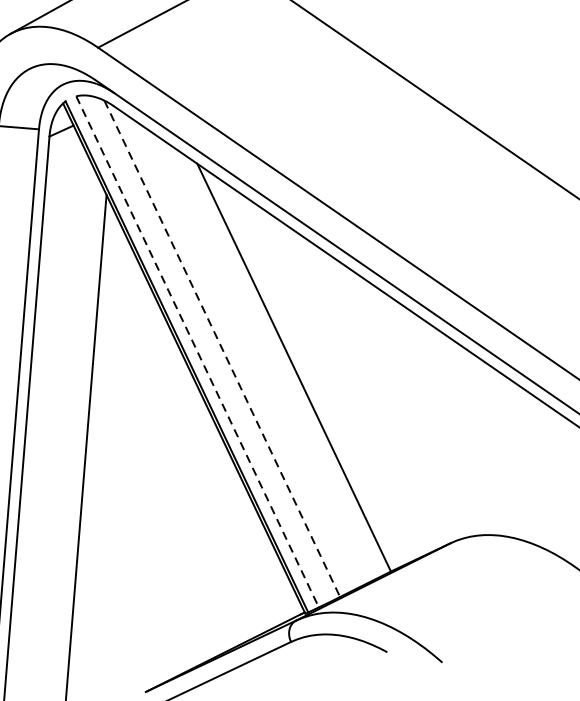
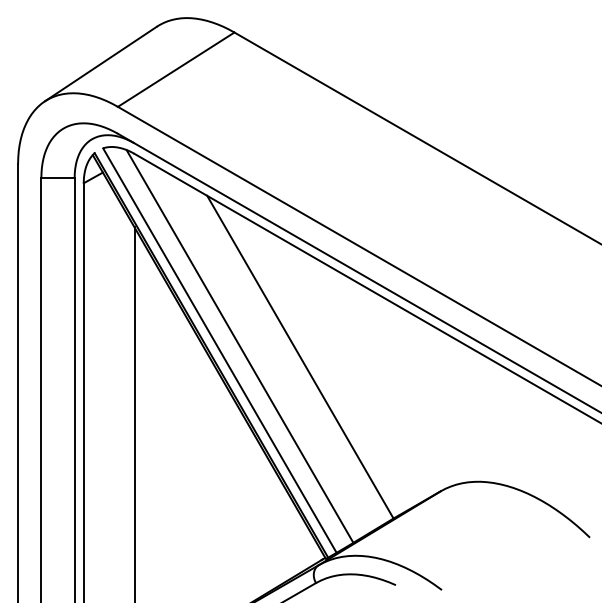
line: (221, 348) -> (239, 346), dashed -> solid
line: (197, 351) -> (219, 350), dashed -> solid

